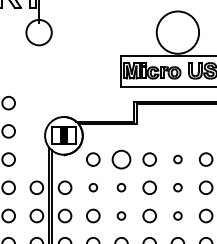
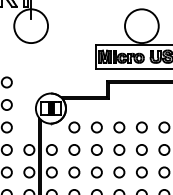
circle: (38, 32) -> (30, 26), size x1.67
circle: (121, 159) -> (96, 127), size x0.71
circle: (177, 159) -> (141, 127), size x1.67
circle: (93, 187) -> (74, 149), size x1.67
circle: (121, 187) -> (96, 149), size x1.67
circle: (177, 187) -> (141, 149), size x1.67
circle: (121, 215) -> (96, 172), size x1.67
circle: (177, 215) -> (141, 172), size x1.67

